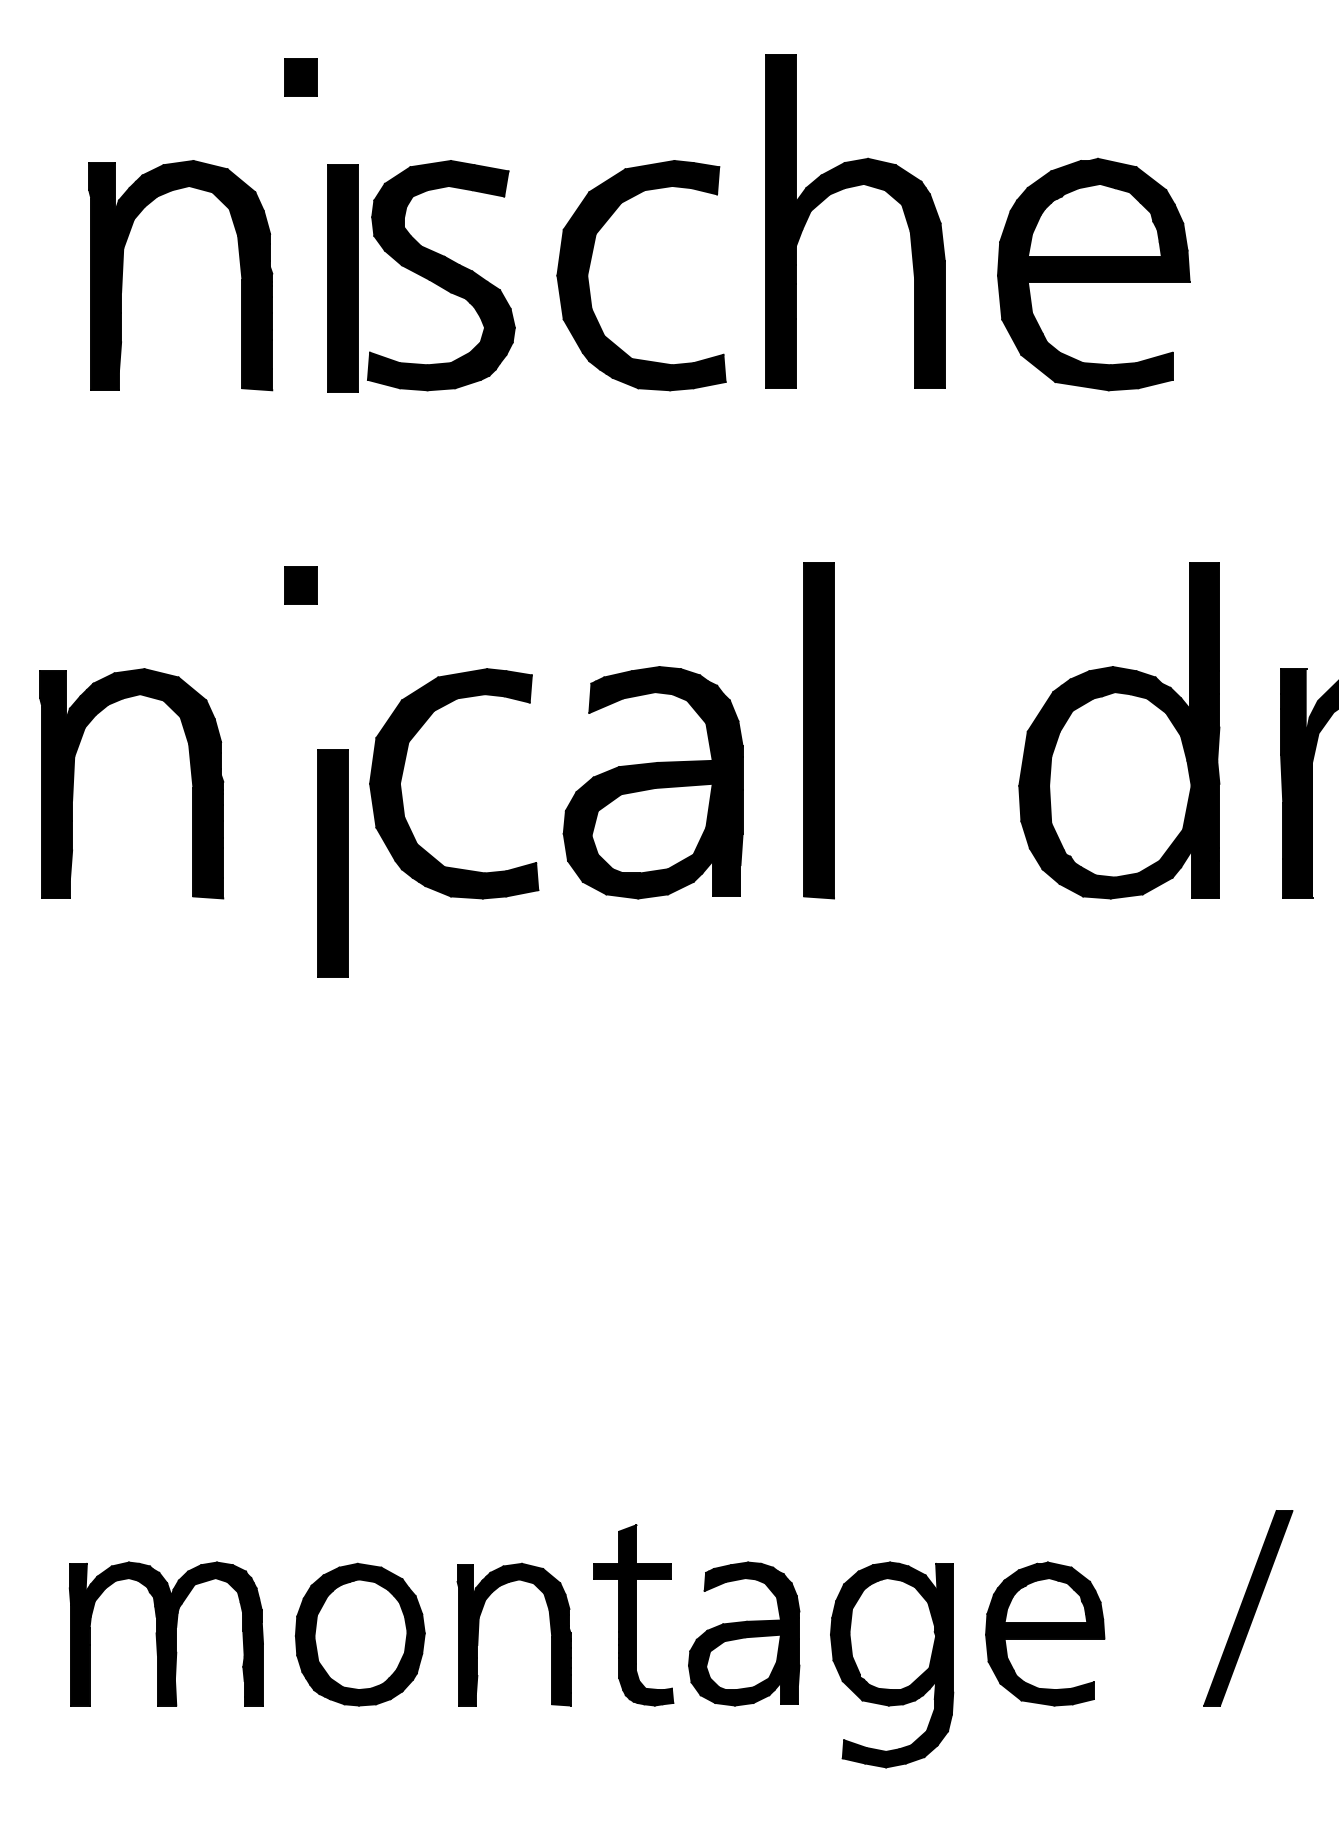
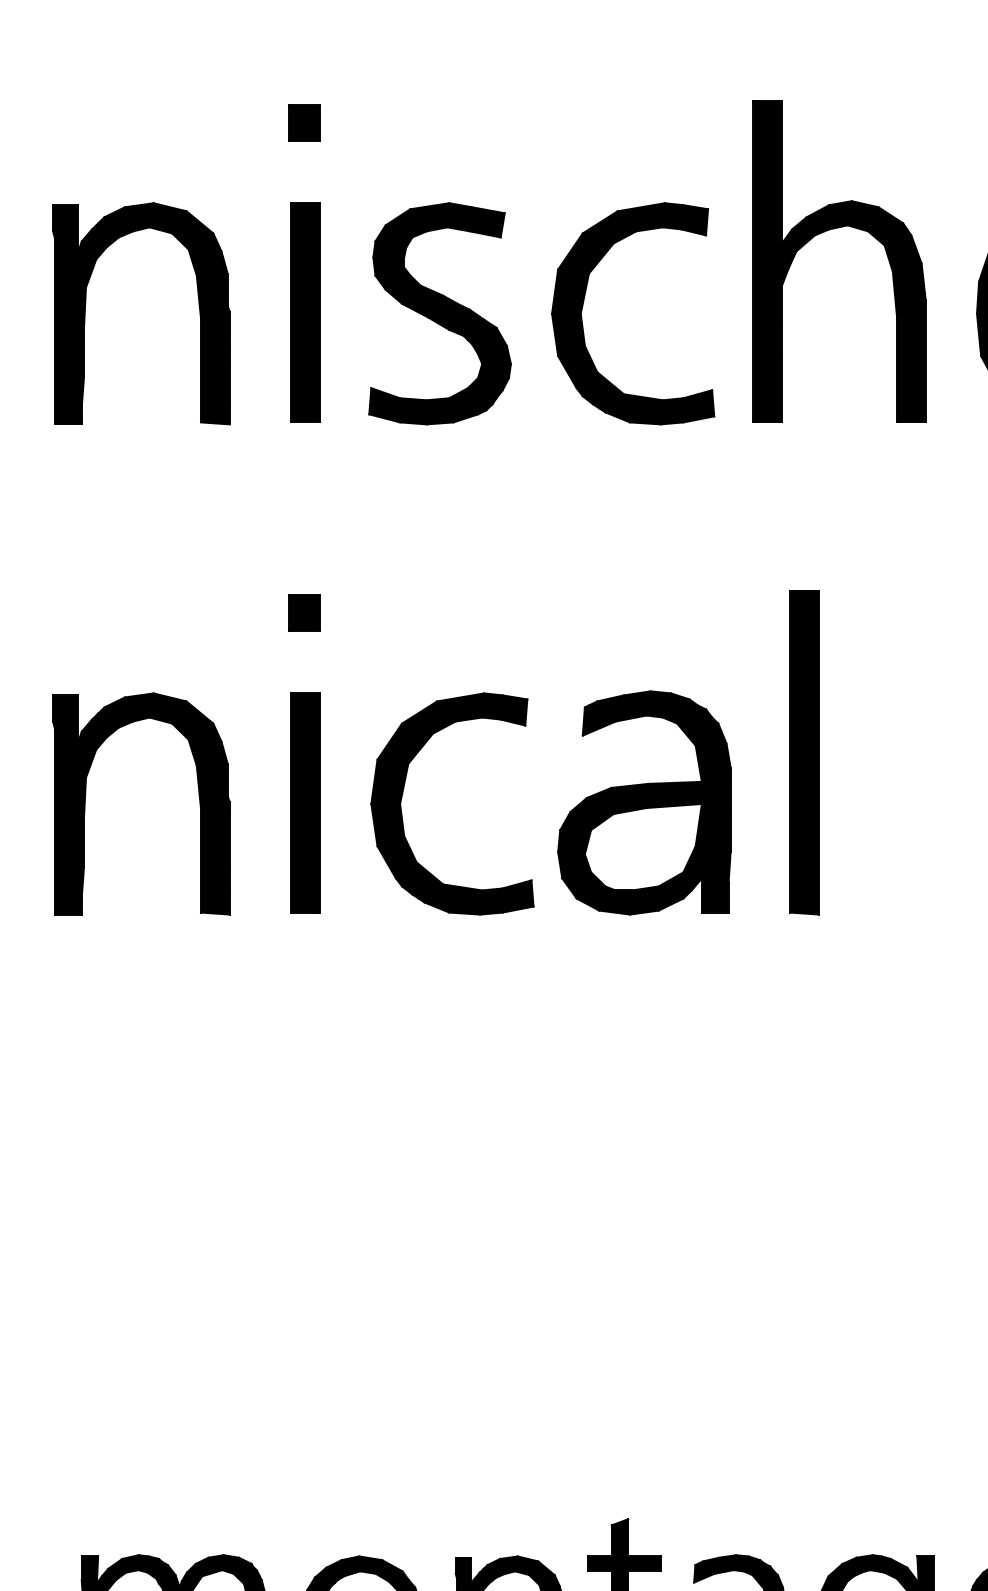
part: (123, 270) -> (86, 308), moved
part: (342, 278) -> (305, 312), moved
part: (332, 863) -> (305, 802), moved

